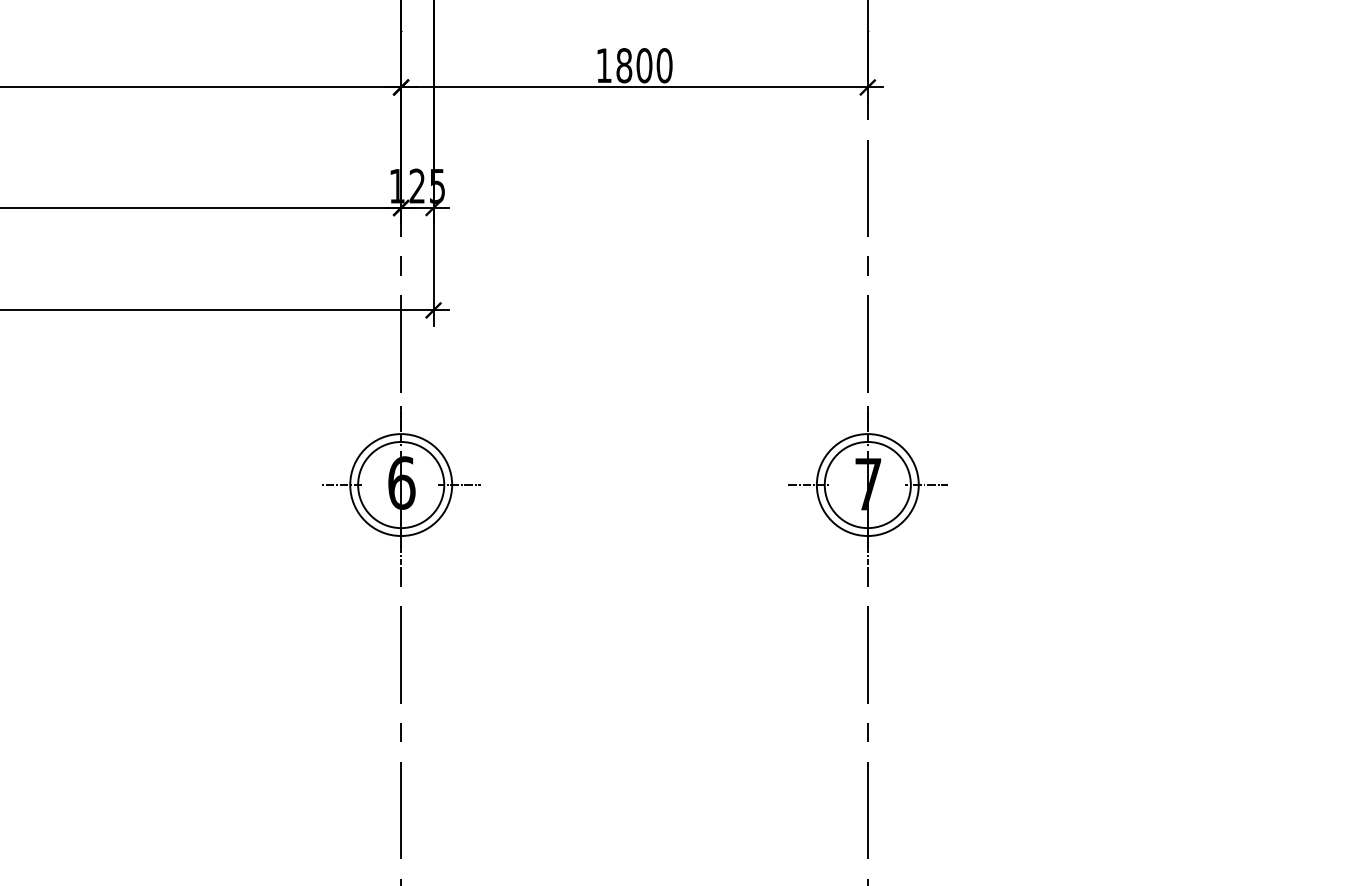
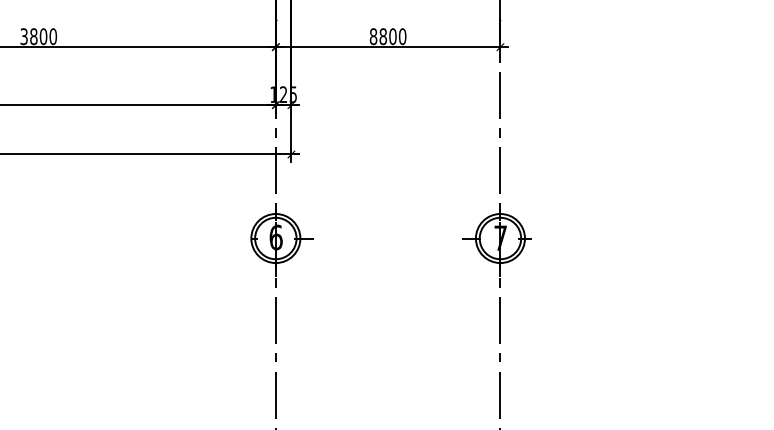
text: (604, 65) -> (373, 36), 1800 -> 8800

